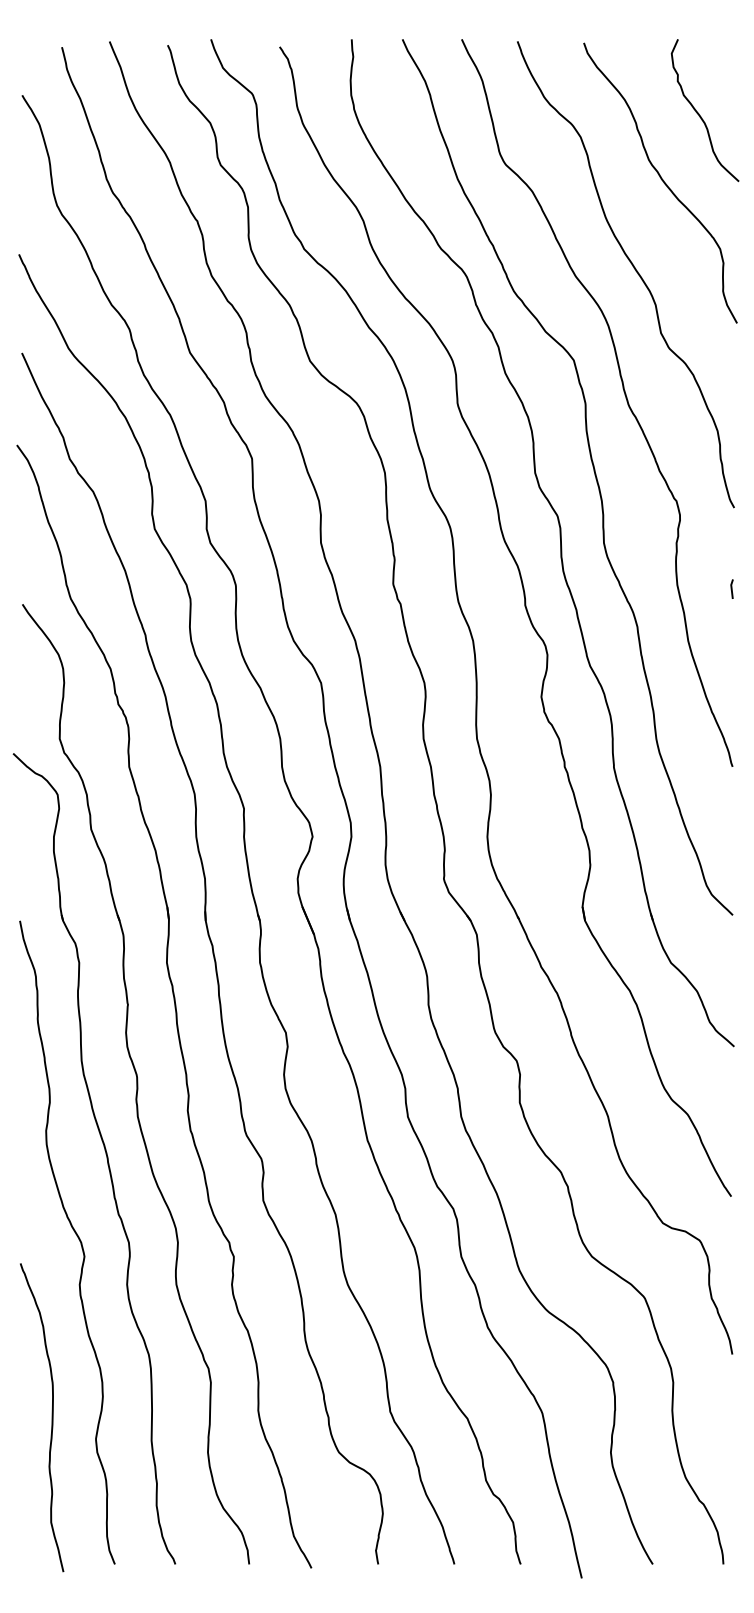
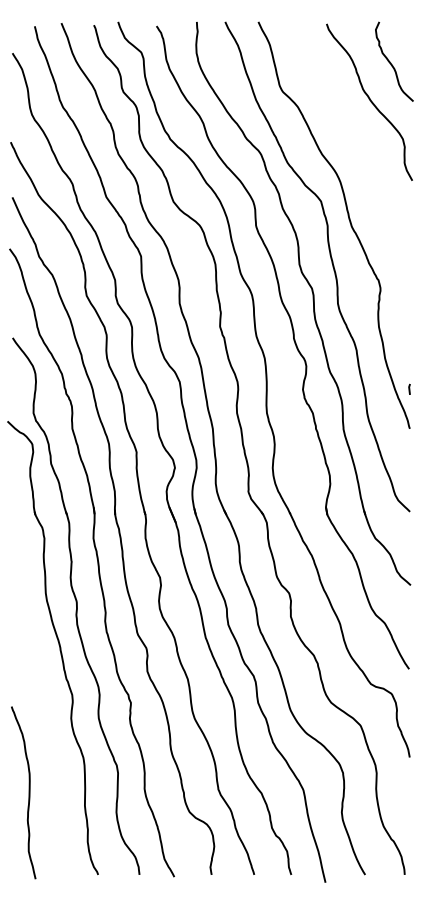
curve: (631, 267) -> (353, 149), removed
line: (731, 587) -> (409, 388), moved
curve: (77, 1240) -> (43, 693), removed

